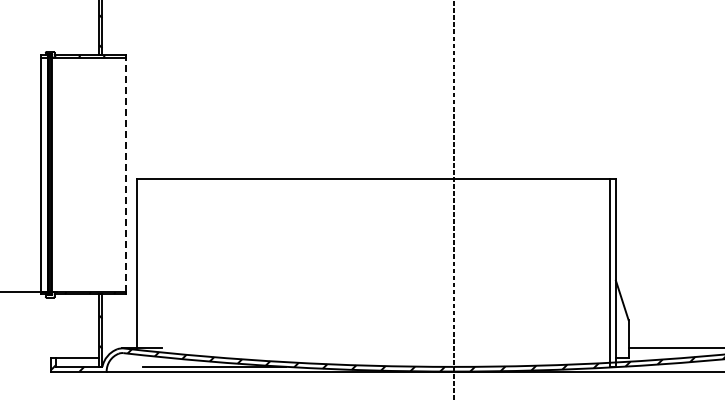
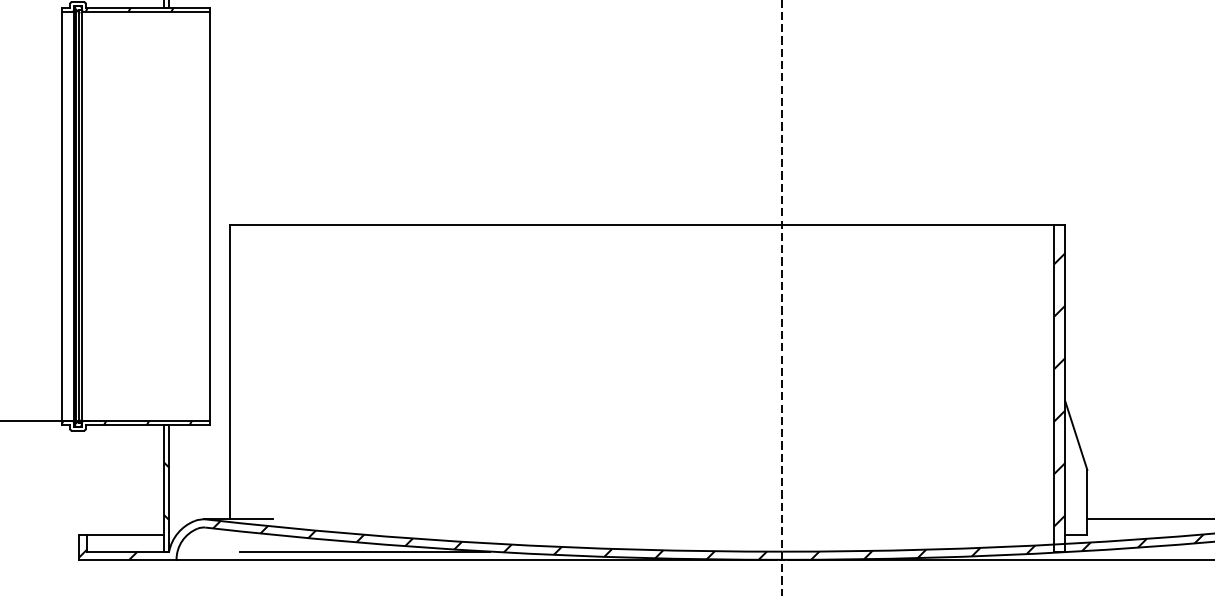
line: (125, 174) -> (209, 215), dashed -> solid
hatch: (612, 273) -> (1059, 388), added

